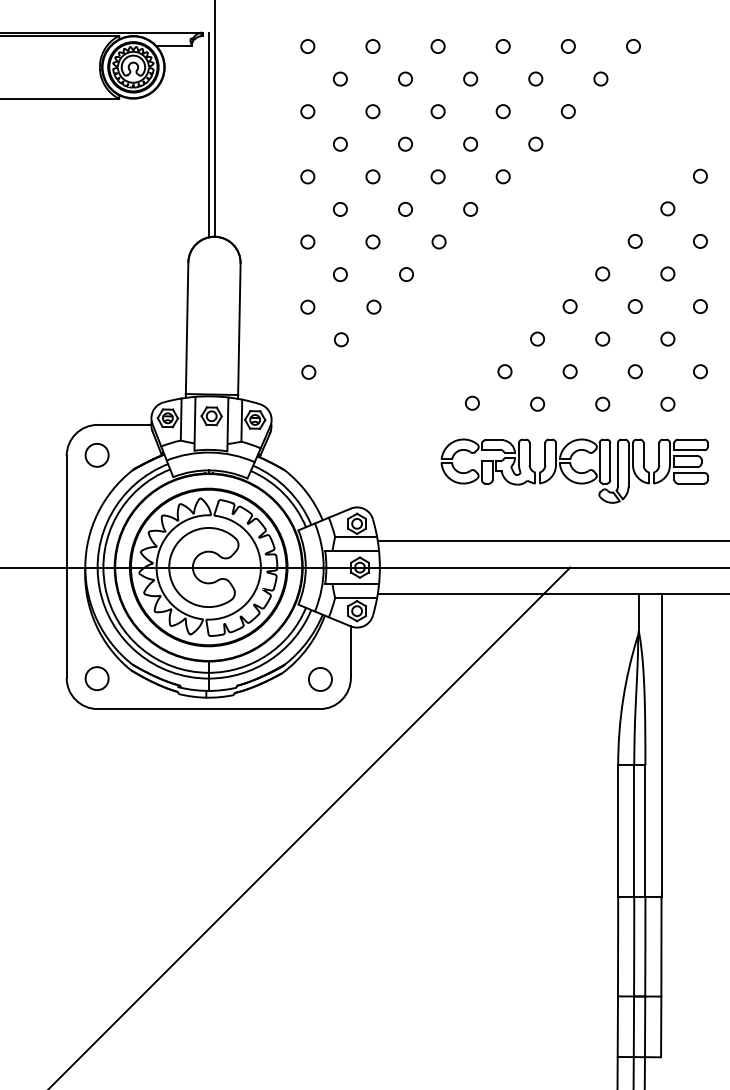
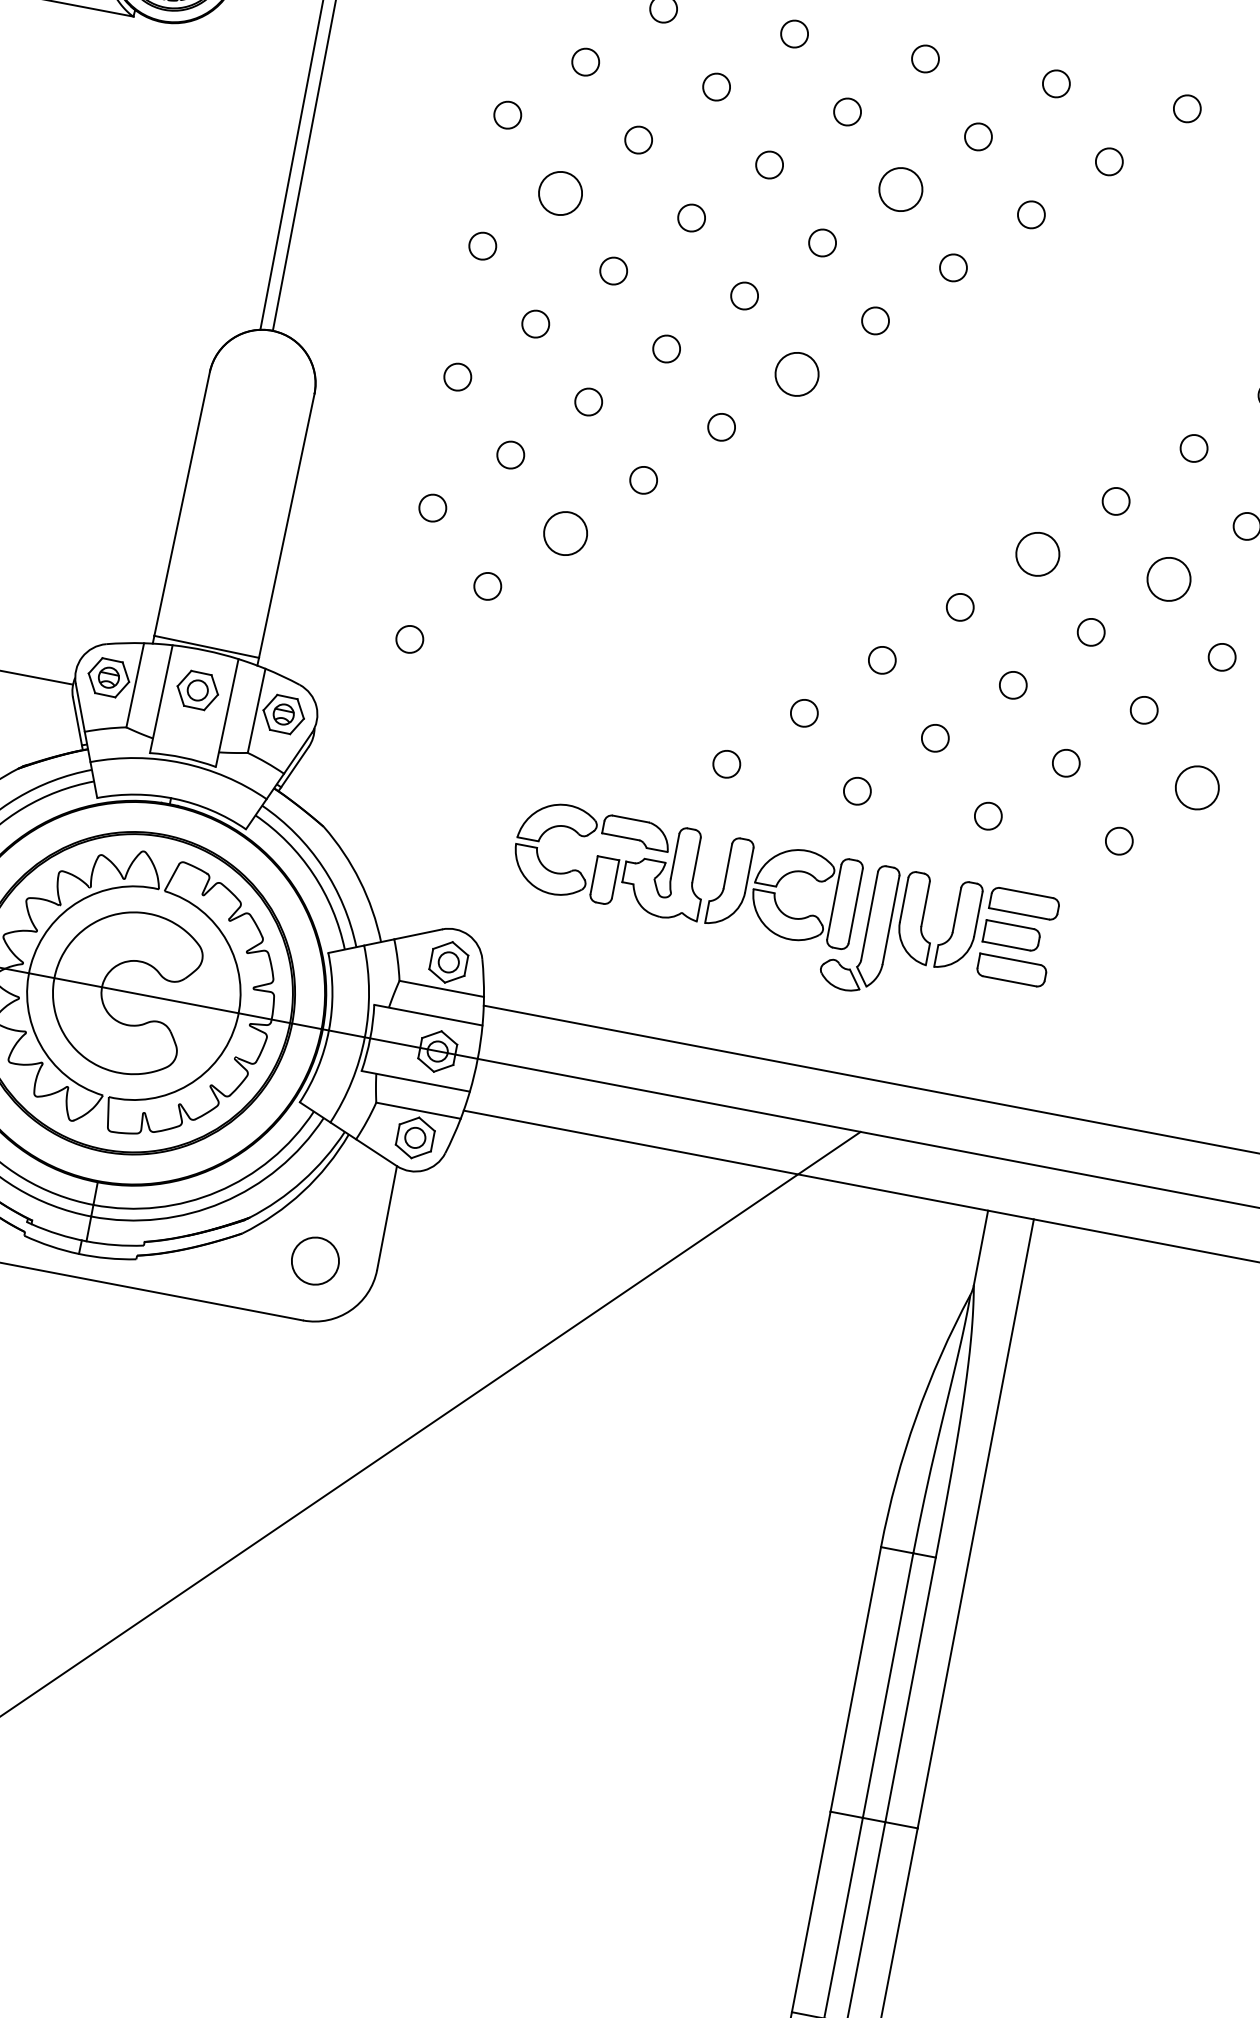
circle: (502, 111) -> (899, 189), size x1.6
circle: (340, 143) -> (561, 191), size x1.6
circle: (470, 208) -> (797, 372), size x1.6
circle: (602, 273) -> (1037, 553), size x1.6
circle: (667, 273) -> (1168, 578), size x1.6
circle: (373, 306) -> (565, 531), size x1.6
circle: (700, 371) -> (1197, 787), size x1.6
part: (574, 470) -> (780, 910), moved

